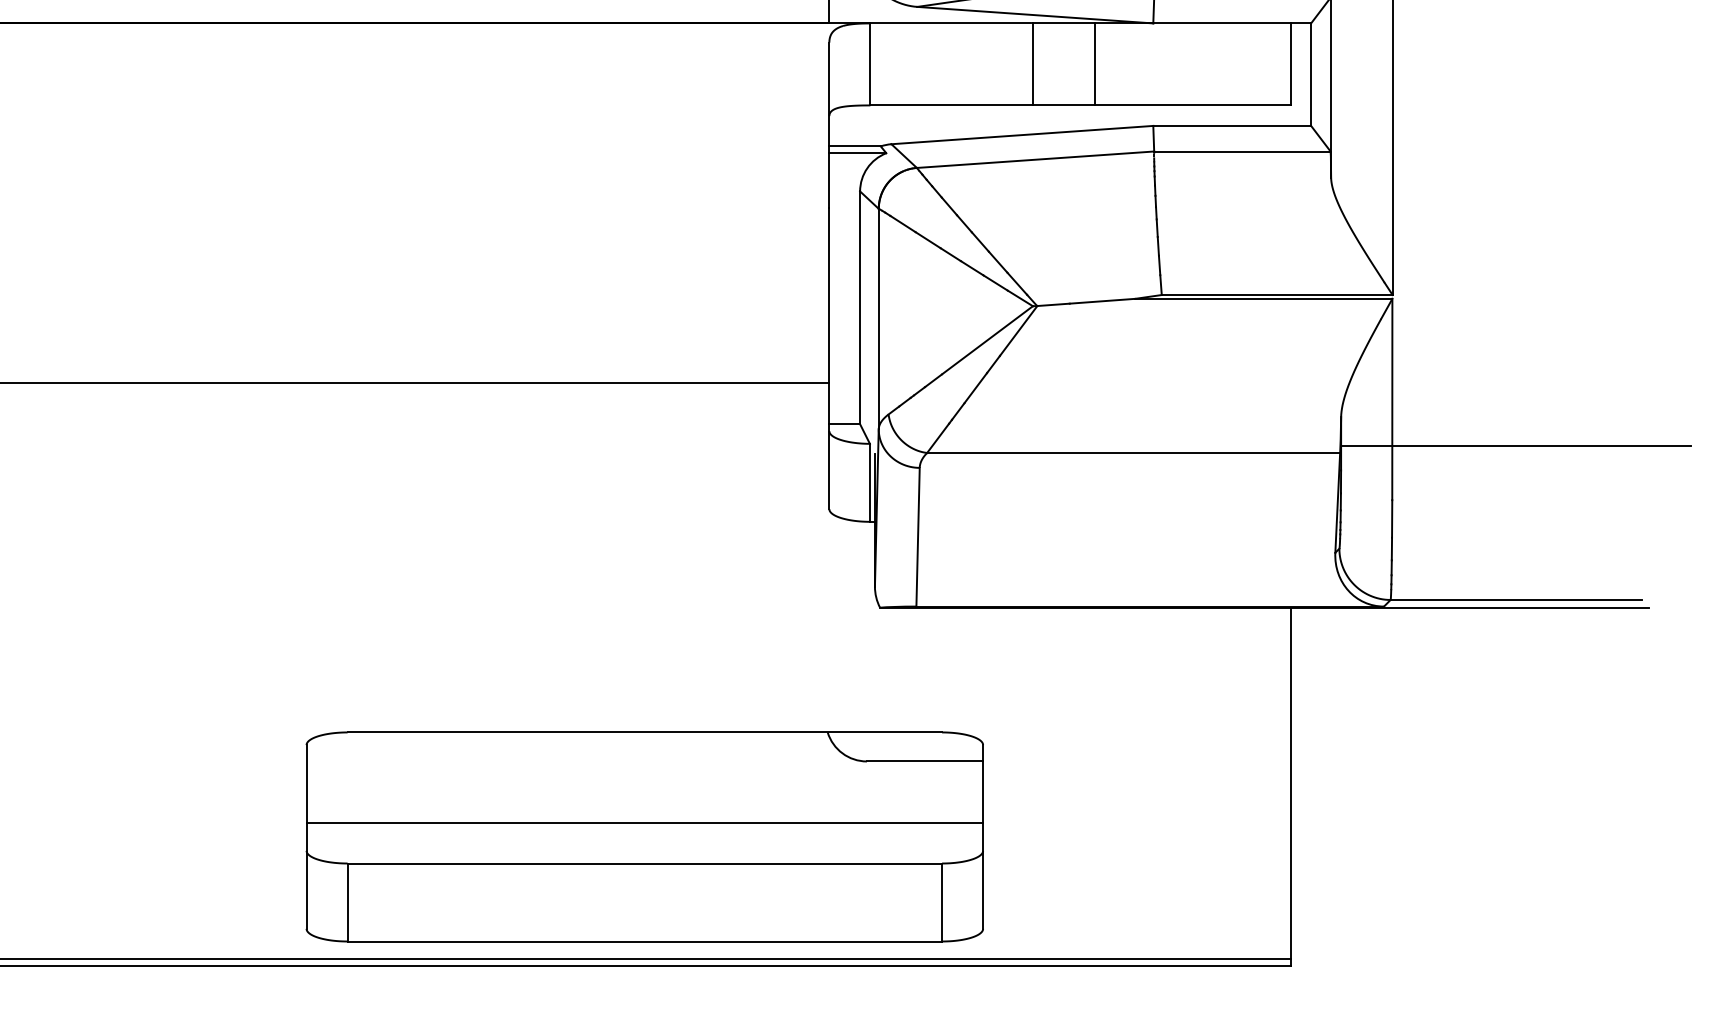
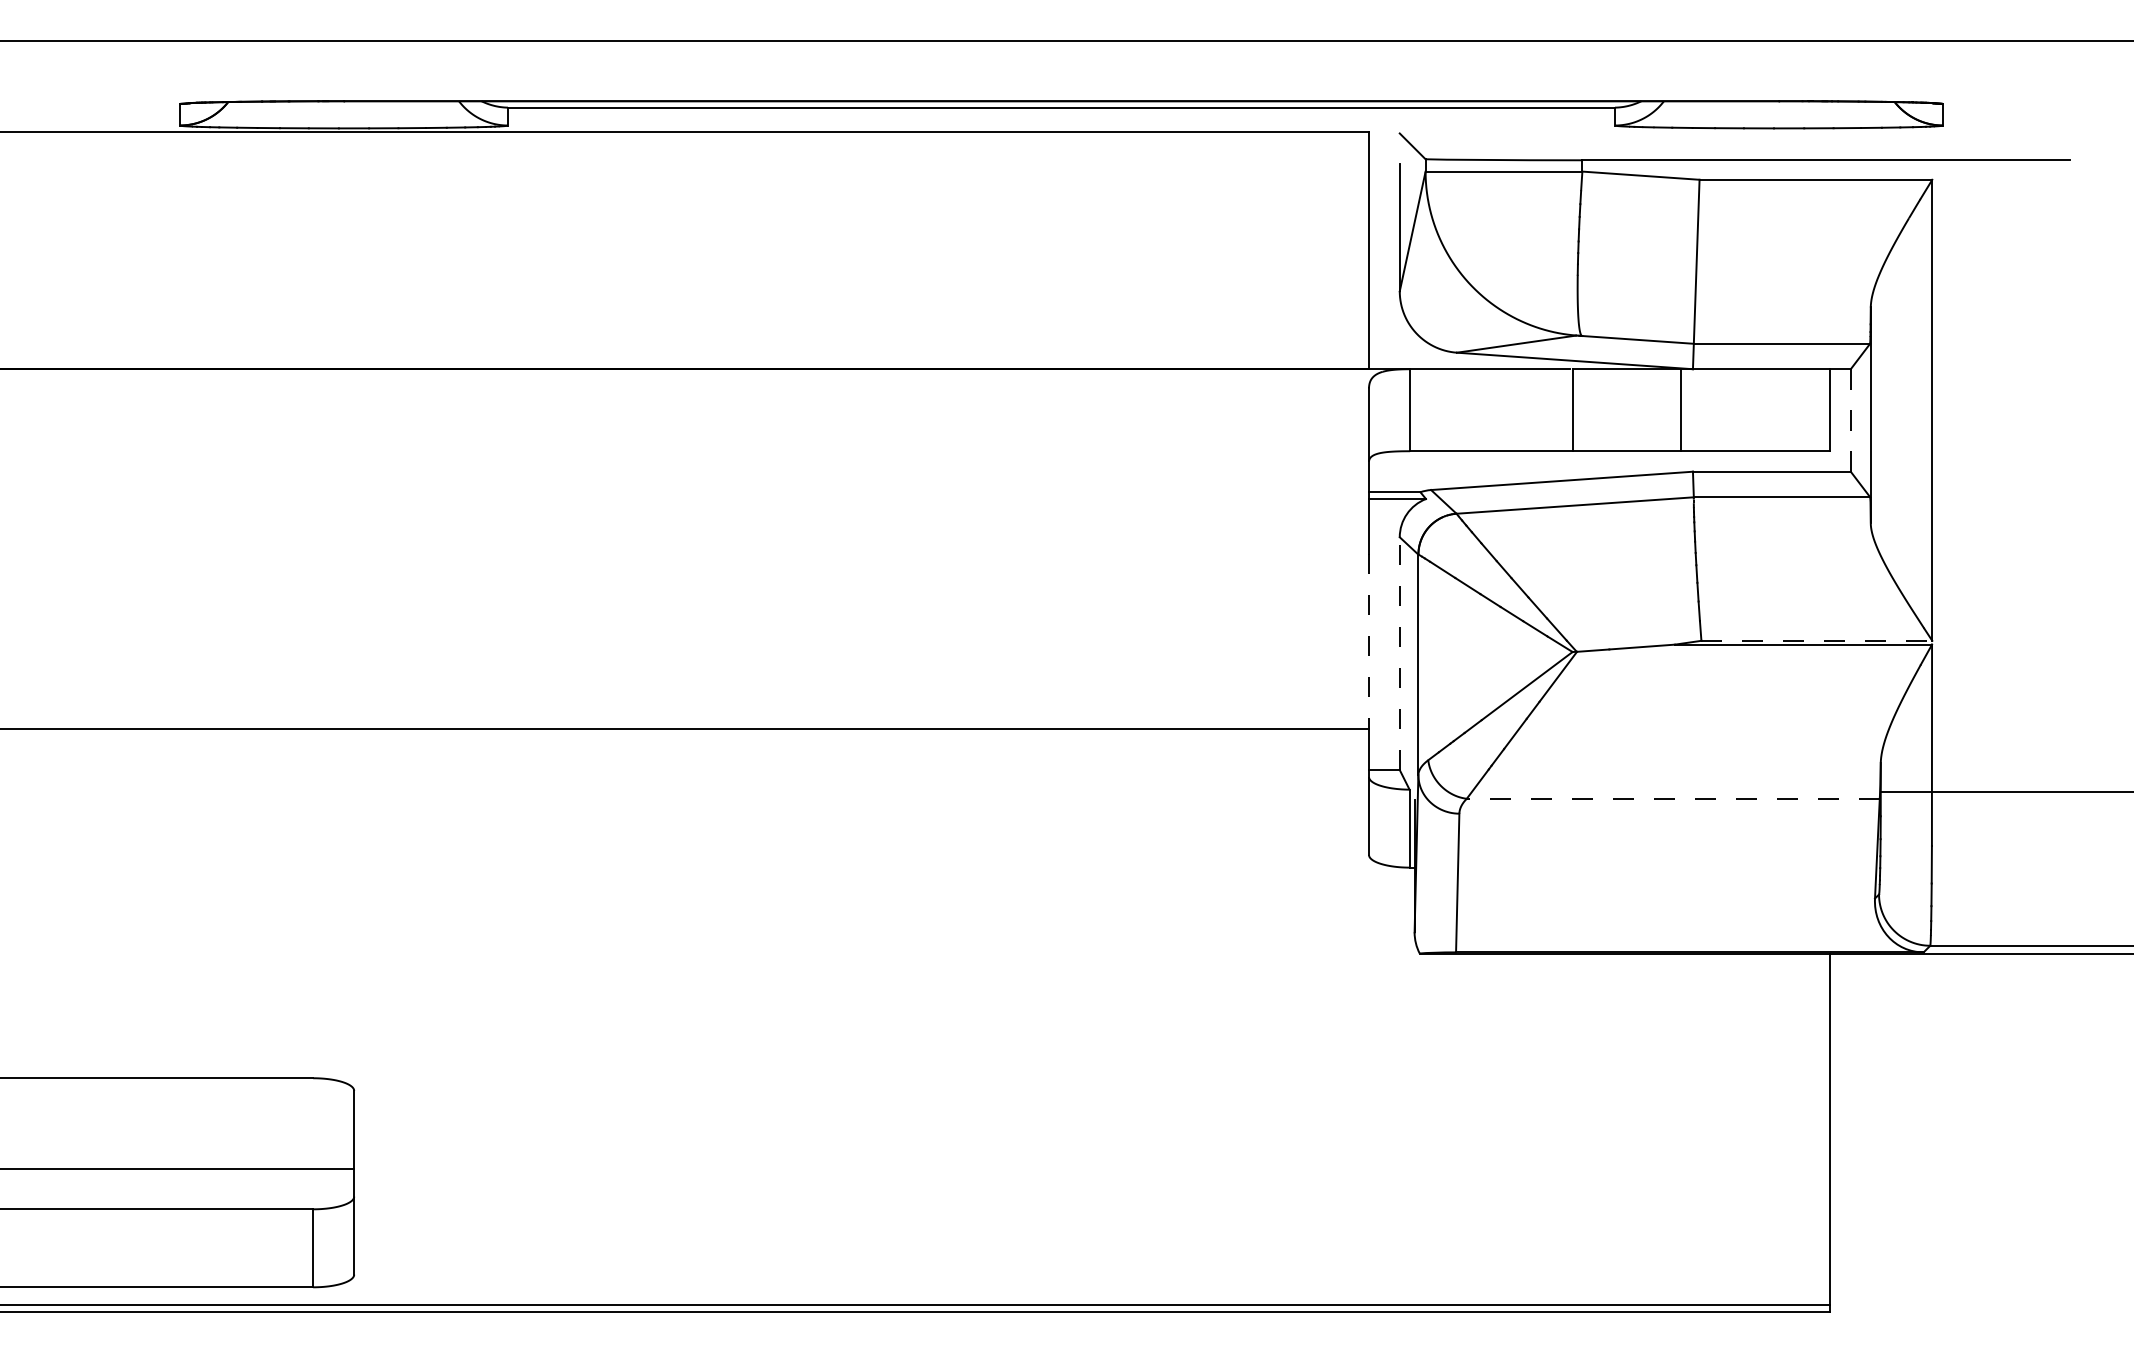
line: (1094, 64) -> (1681, 410), moved
line: (1310, 73) -> (1850, 419), solid -> dashed
line: (1277, 294) -> (1817, 640), solid -> dashed
line: (829, 295) -> (1369, 641), solid -> dashed
line: (859, 307) -> (1399, 653), solid -> dashed
line: (1132, 452) -> (1672, 798), solid -> dashed
part: (644, 836) -> (1184, 1182), removed

